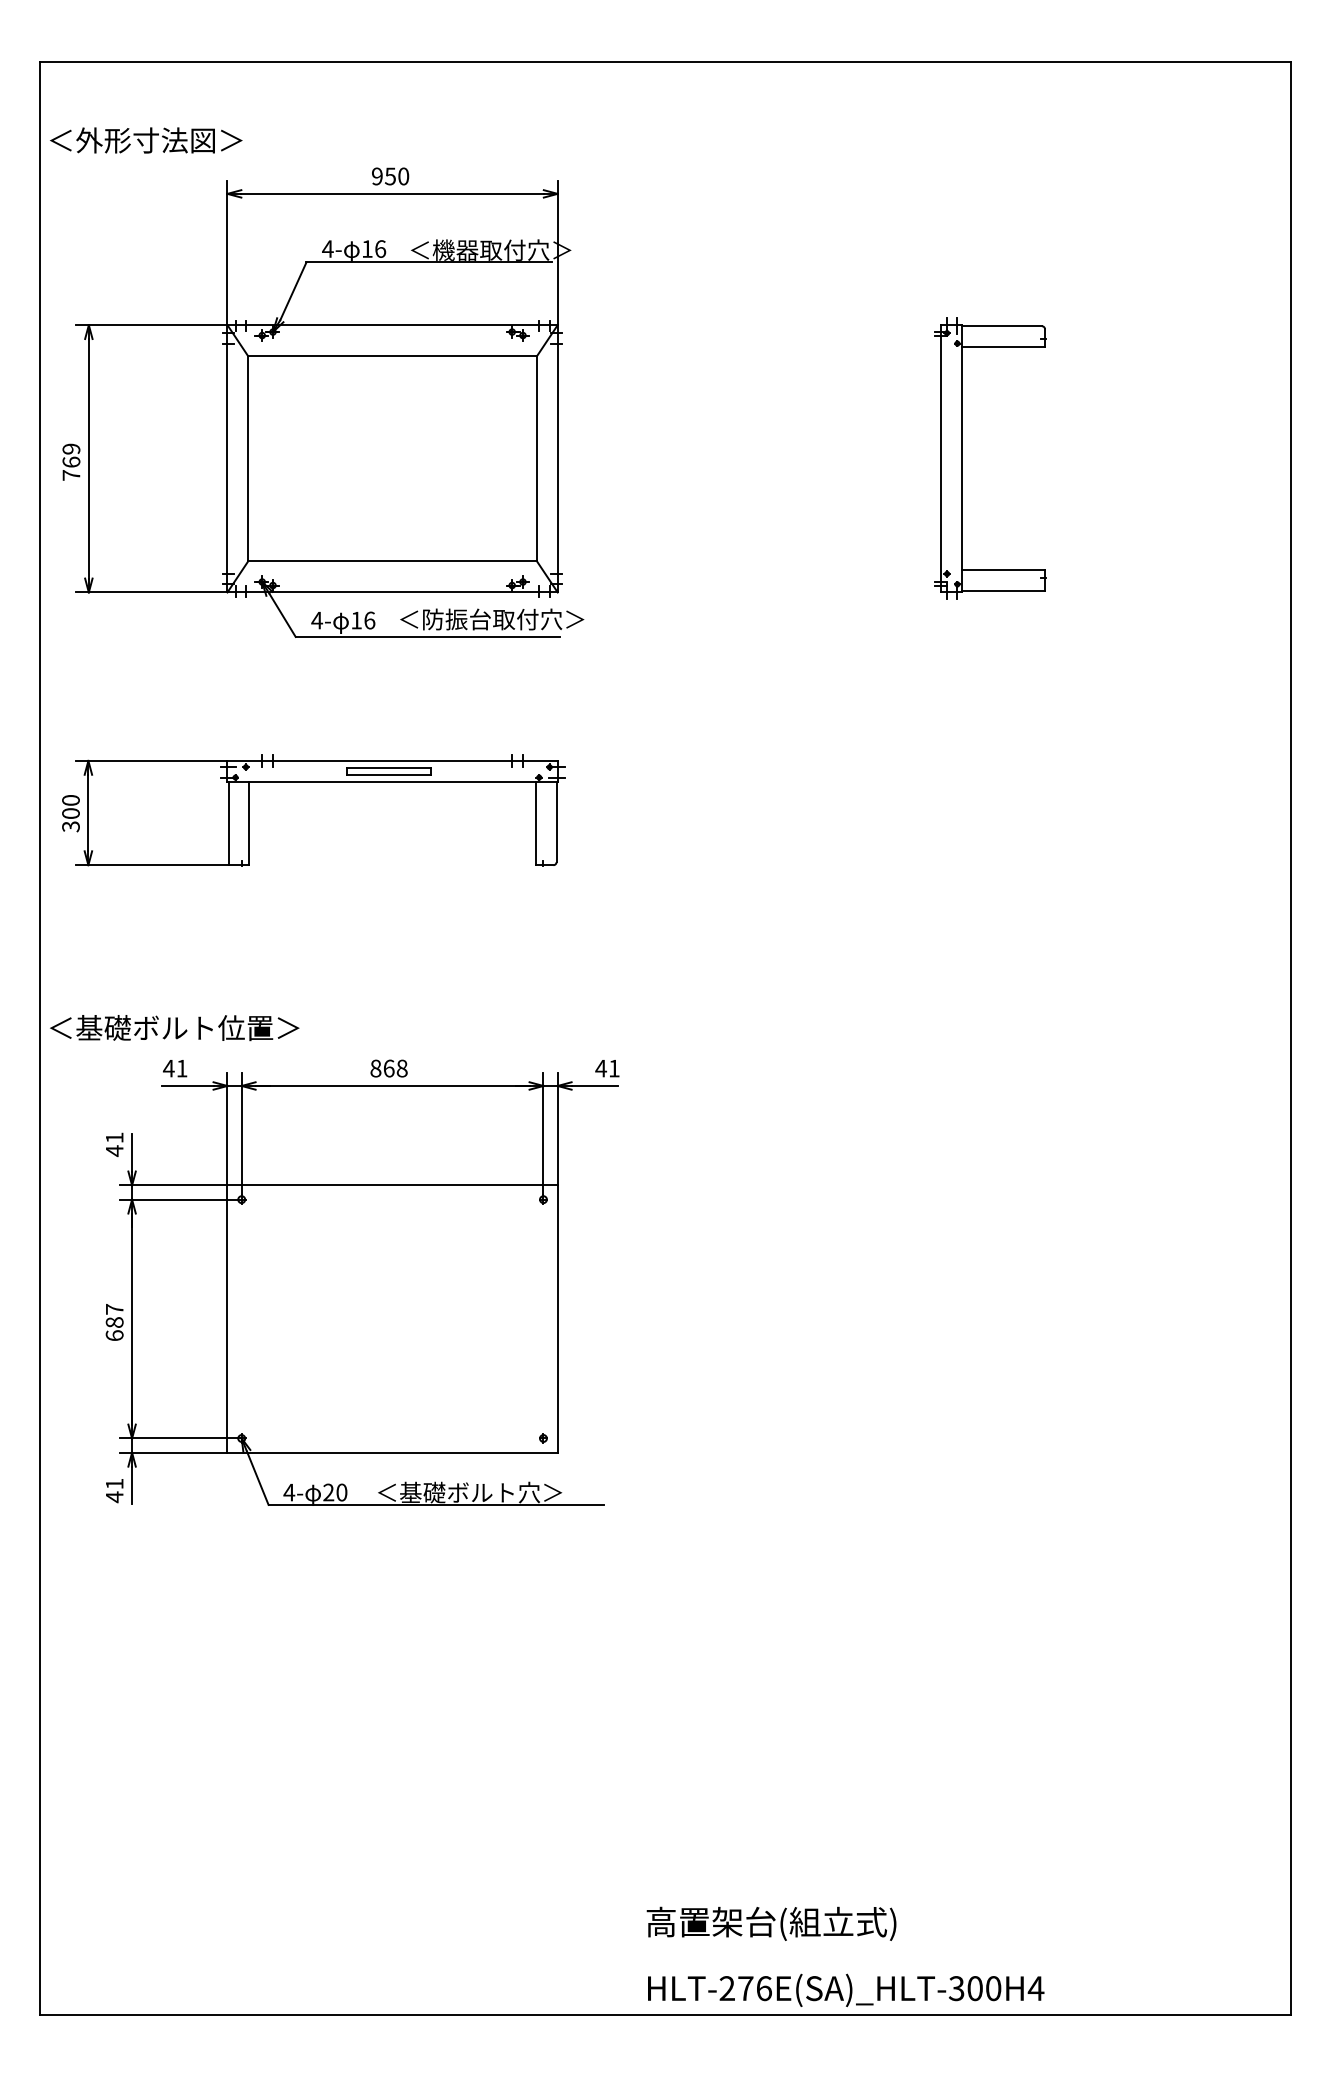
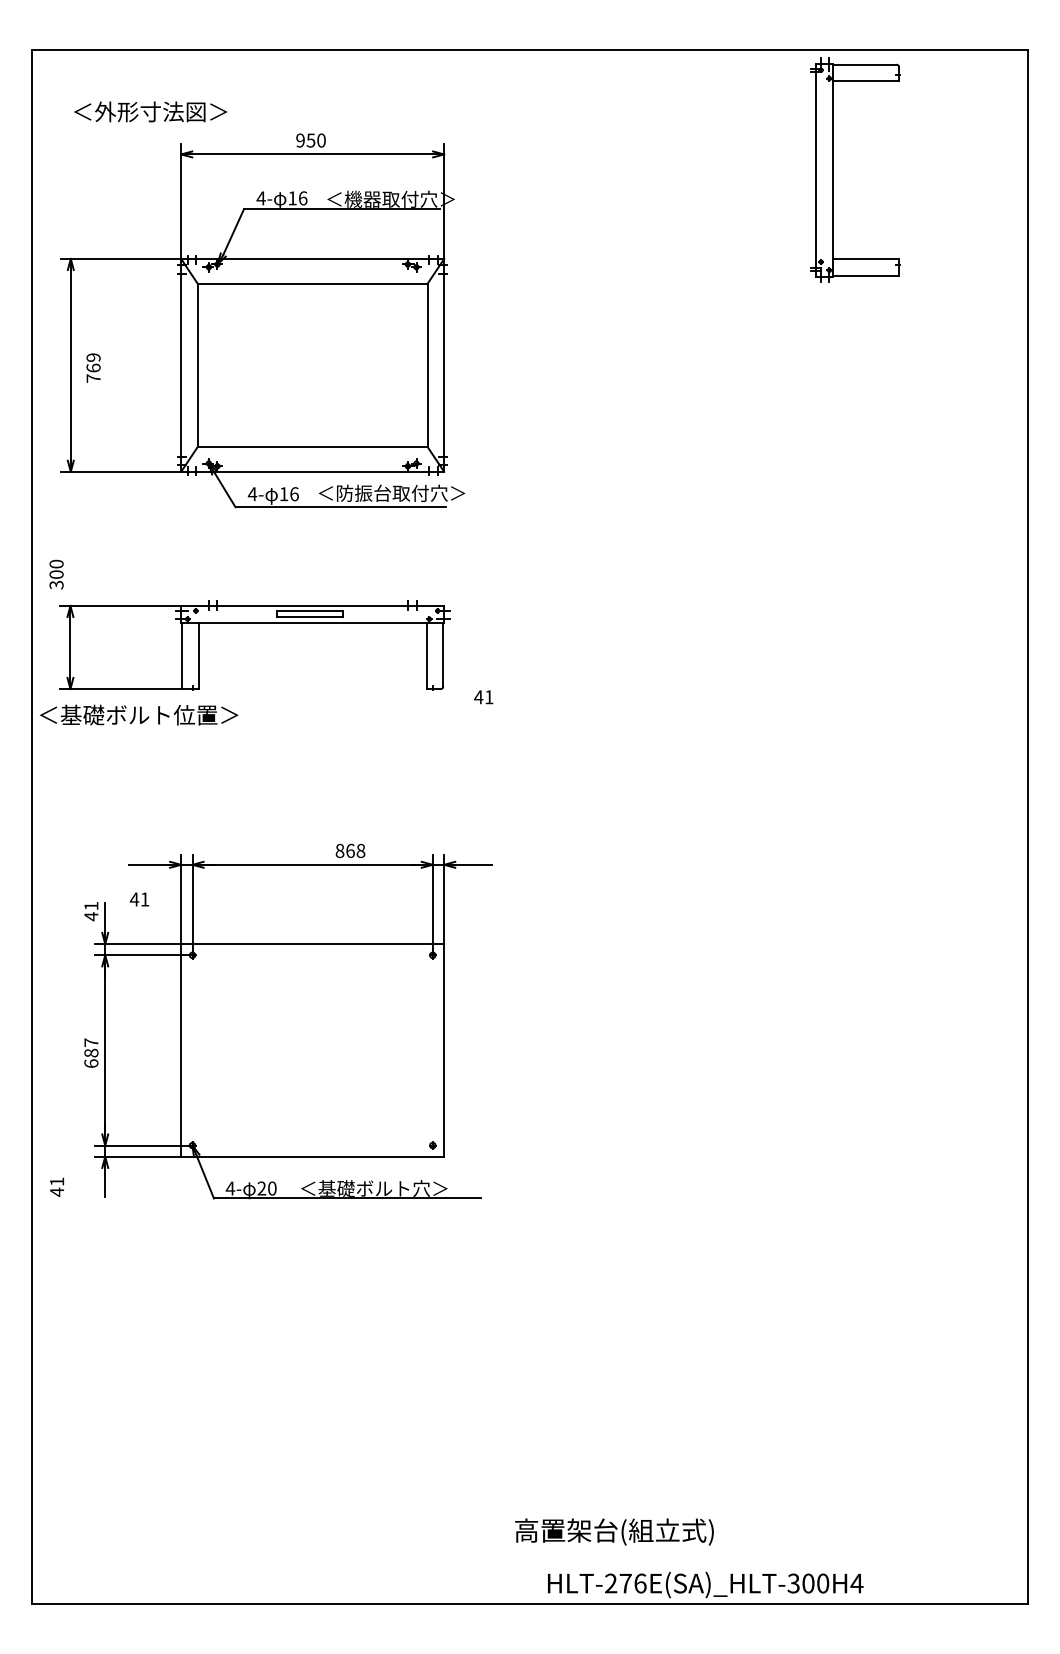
text: (146, 140) -> (150, 111), moved
part: (962, 458) -> (833, 170), moved
text: (71, 461) -> (93, 367), moved
text: (70, 813) -> (56, 574), moved
text: (174, 1028) -> (139, 715), moved
text: (175, 1068) -> (139, 899), moved
text: (388, 1068) -> (350, 850), moved
text: (607, 1068) -> (483, 697), moved
text: (114, 1491) -> (56, 1187), moved
text: (846, 1989) -> (705, 1584), moved

